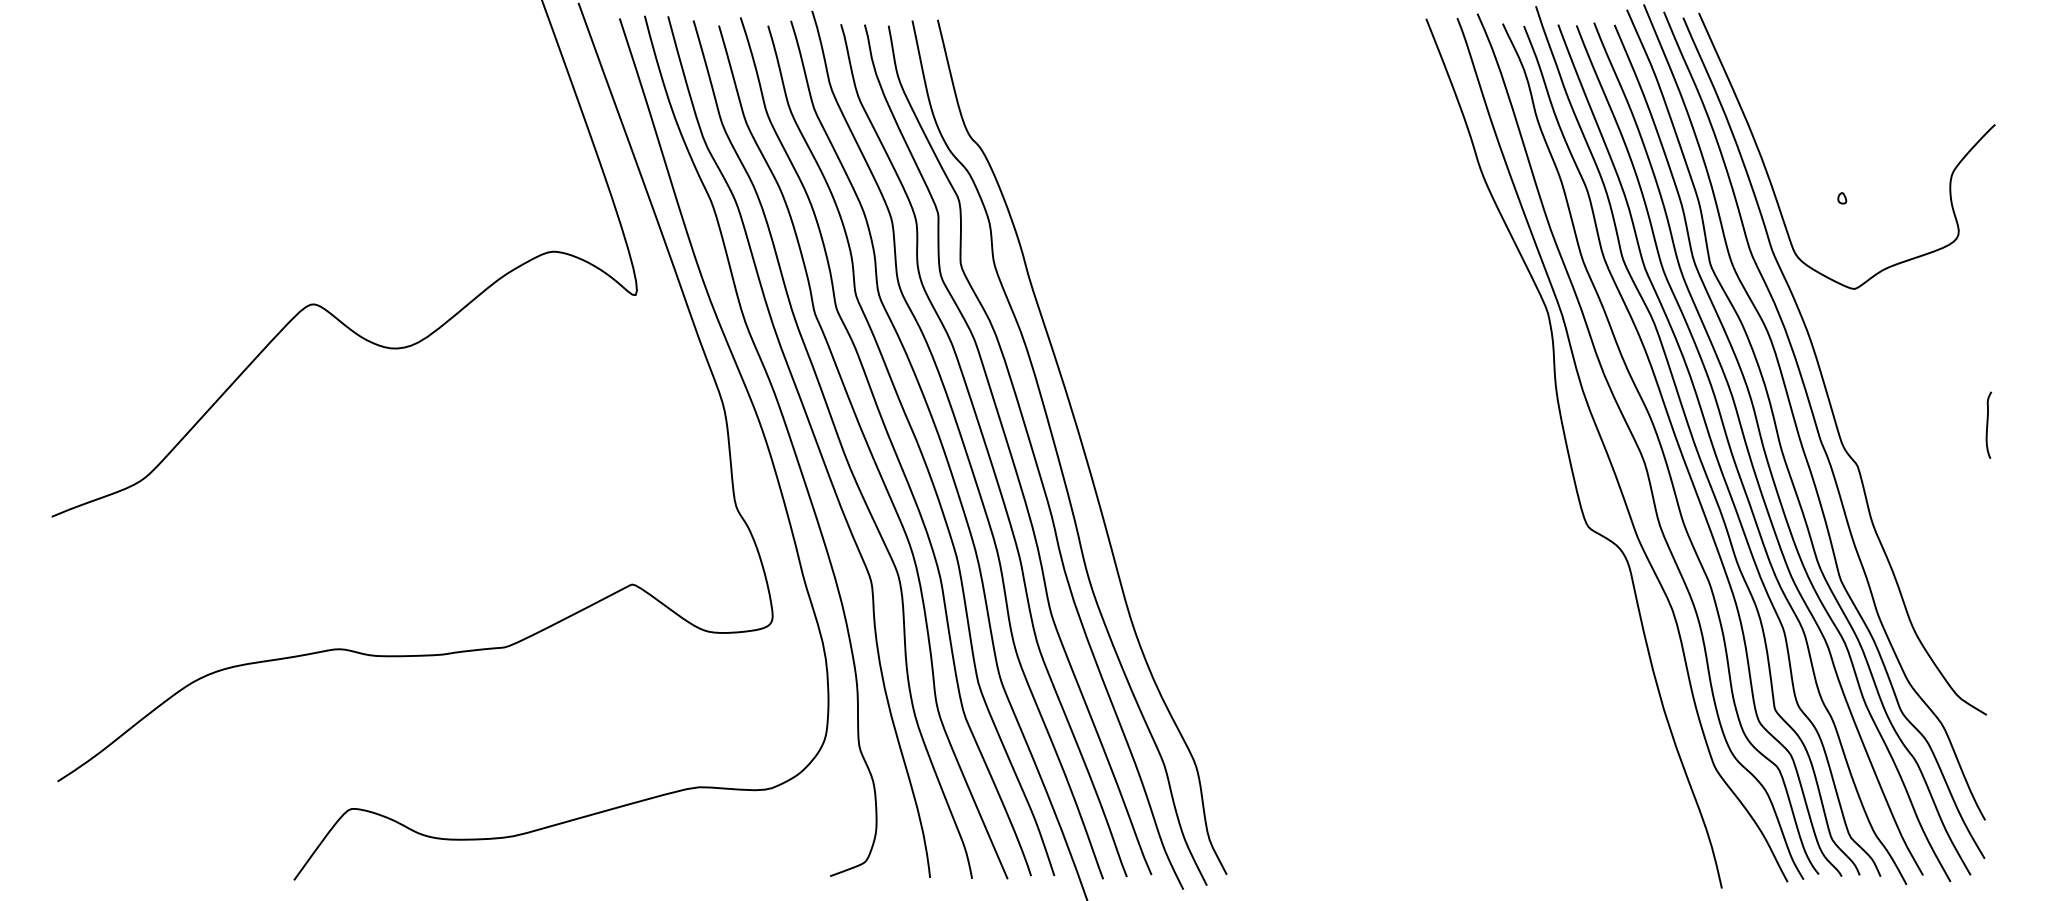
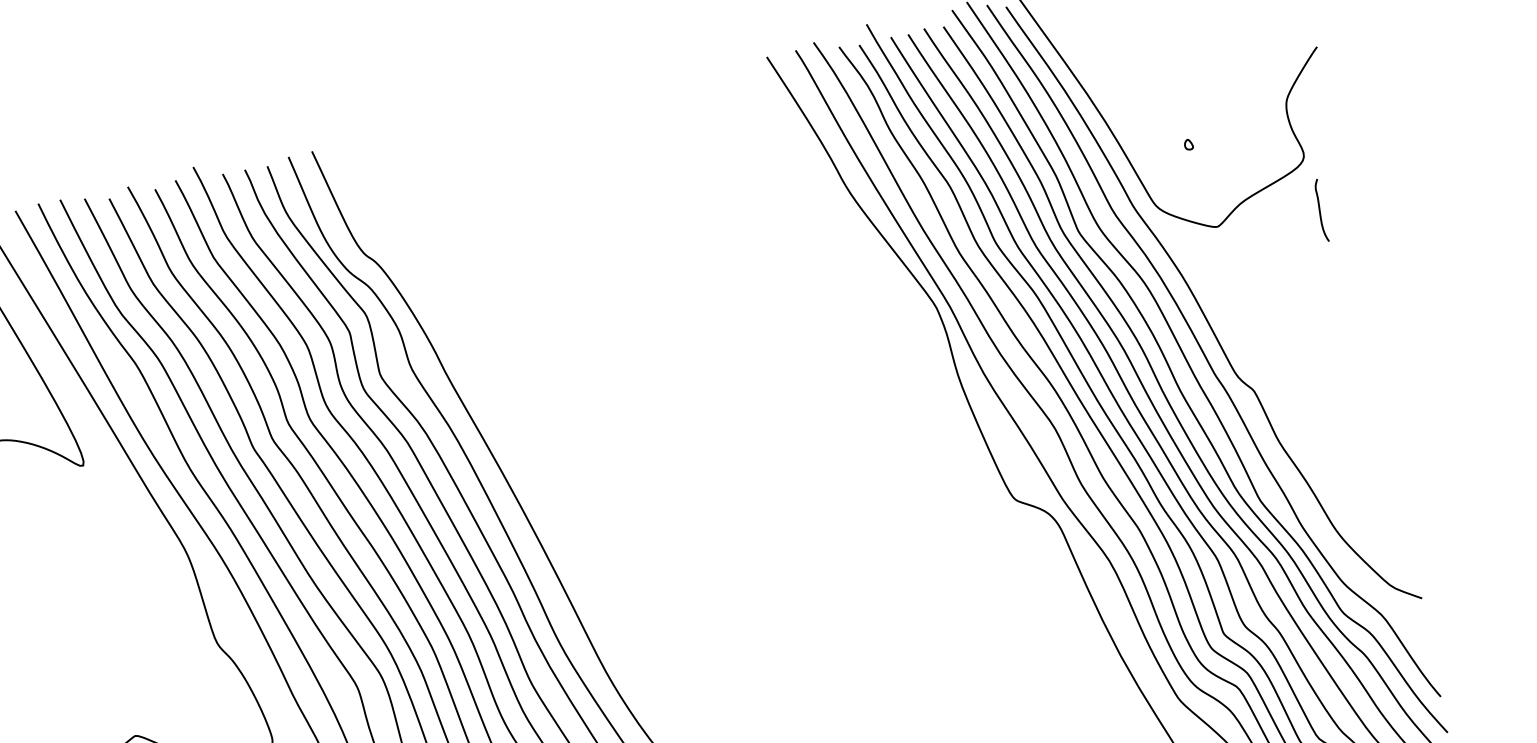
curve: (1988, 424) -> (1320, 210), moved

